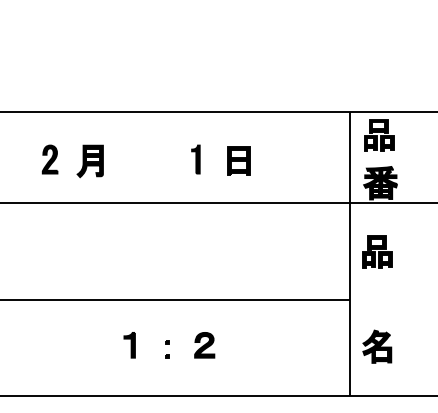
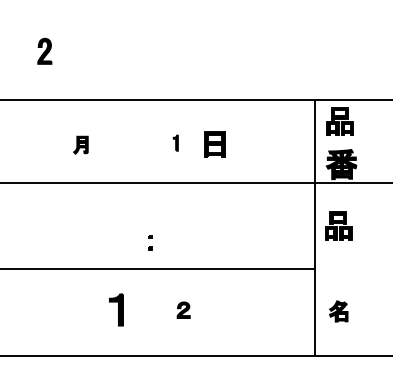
part: (49, 158) -> (44, 50), moved
part: (195, 158) -> (175, 142), size x0.6
part: (89, 161) -> (80, 145), size x0.6
part: (128, 345) -> (115, 310), size x1.4
part: (204, 345) -> (183, 310), size x0.7
part: (377, 346) -> (338, 311), size x0.7
part: (167, 349) -> (150, 242), moved

